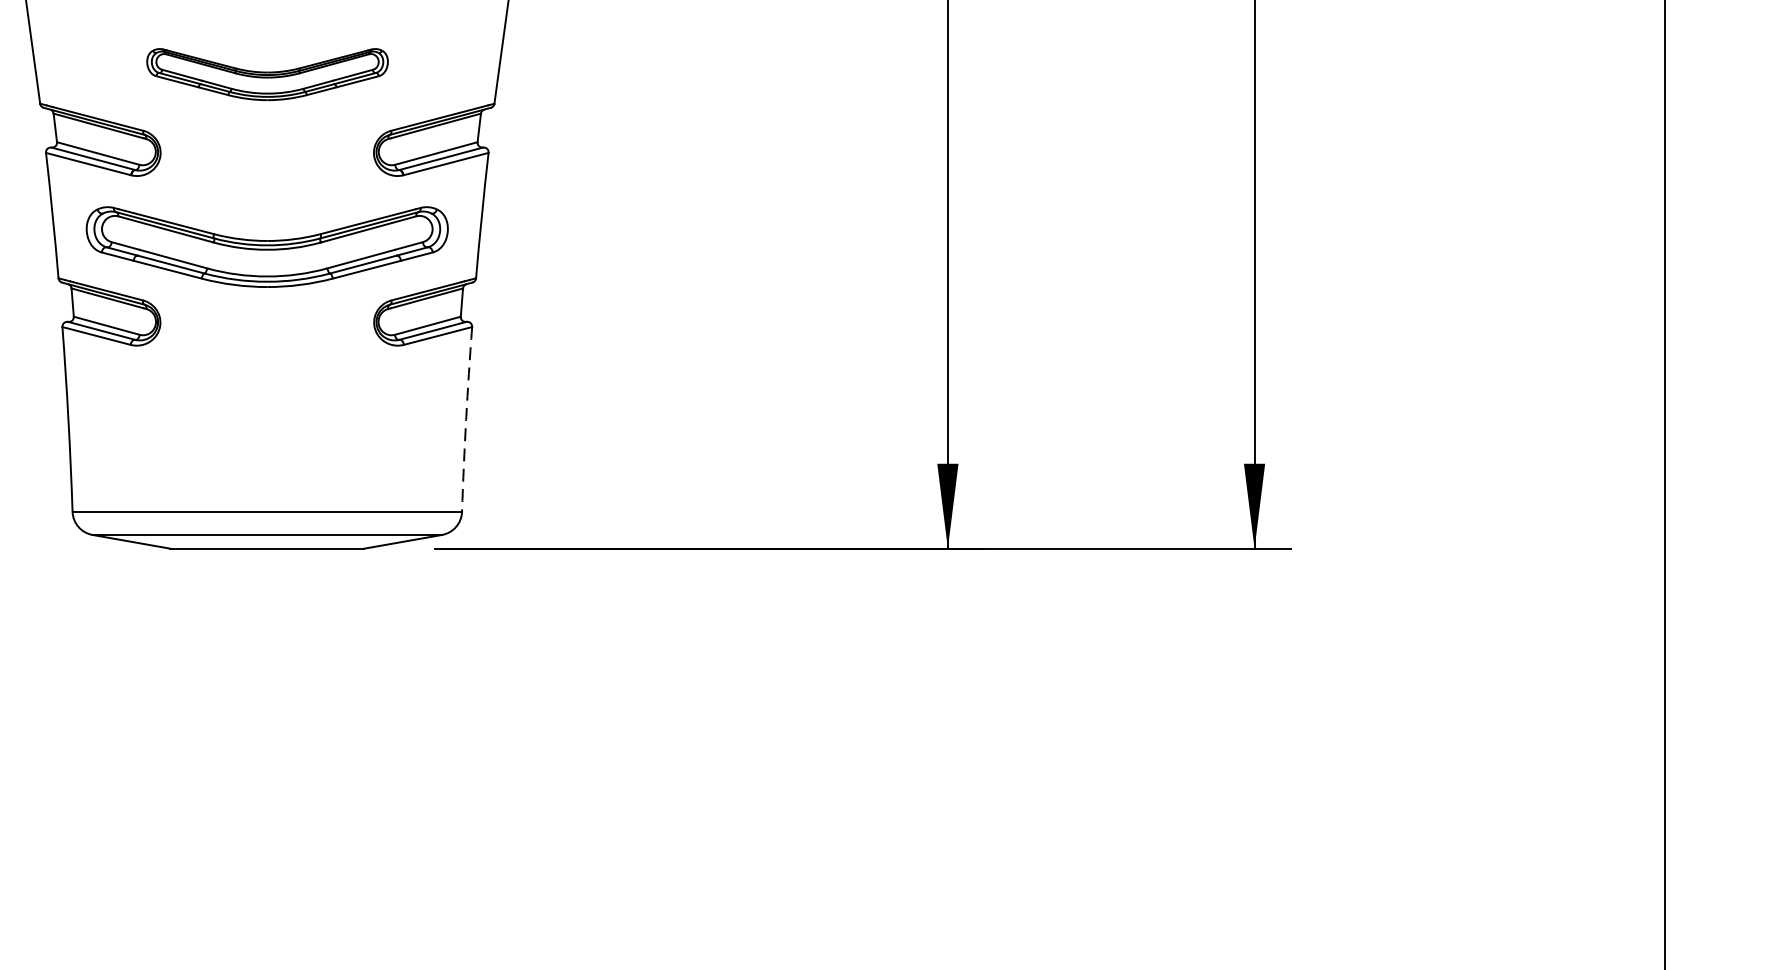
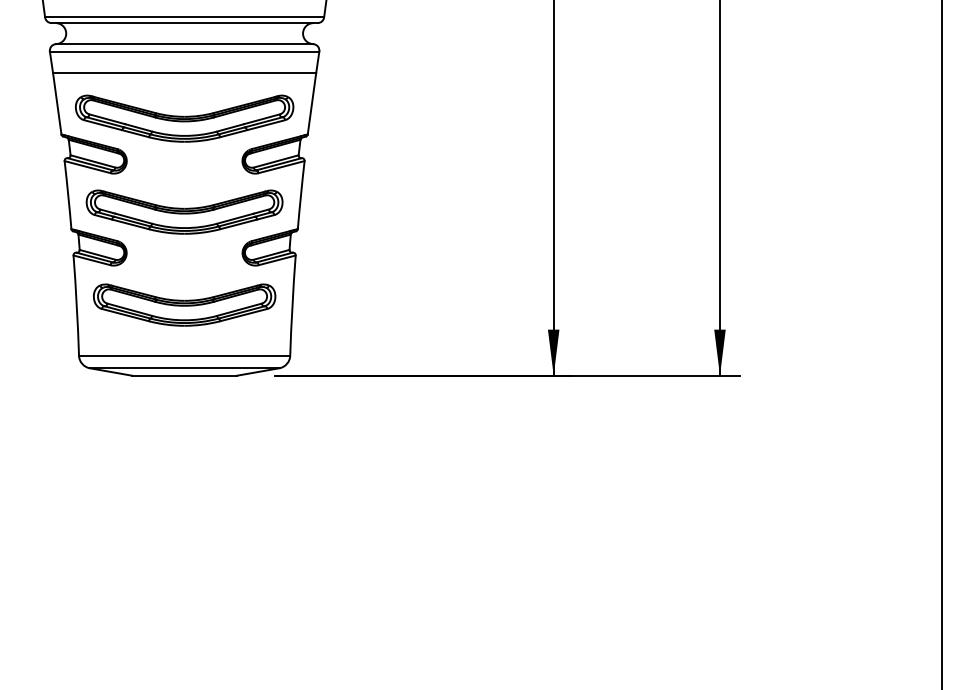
part: (267, 74) -> (184, 118), size x1.67
part: (267, 417) -> (184, 304), added
arc: (466, 419) -> (292, 305), dashed -> solid

